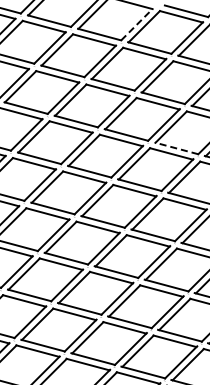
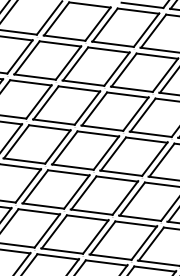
line: (137, 24) -> (98, 23), dashed -> solid
line: (176, 148) -> (150, 134), dashed -> solid

